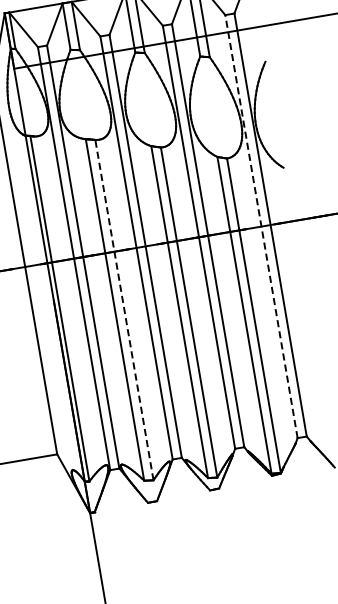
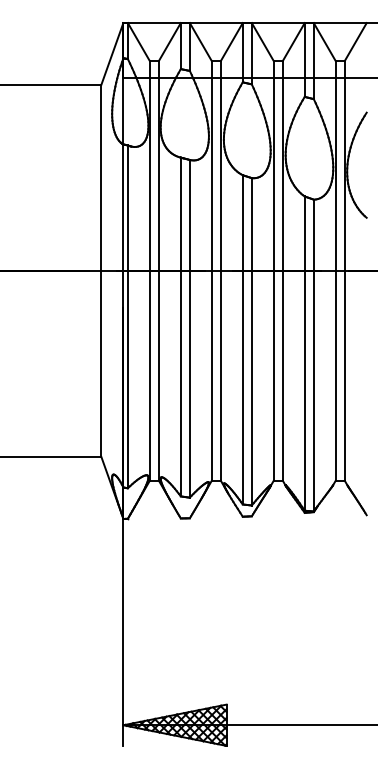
line: (261, 226) -> (335, 270), dashed -> solid
line: (123, 309) -> (189, 328), dashed -> solid

